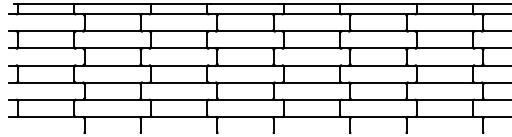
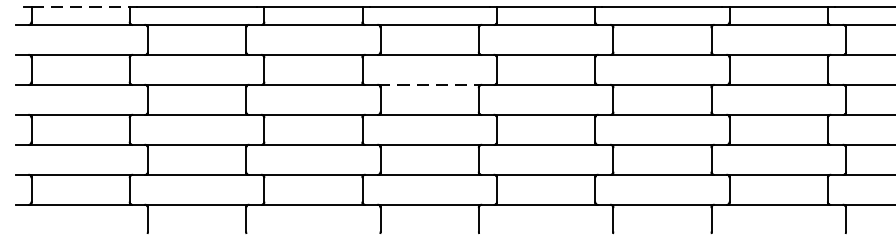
line: (46, 4) -> (81, 7), solid -> dashed
line: (246, 48) -> (431, 84), solid -> dashed

